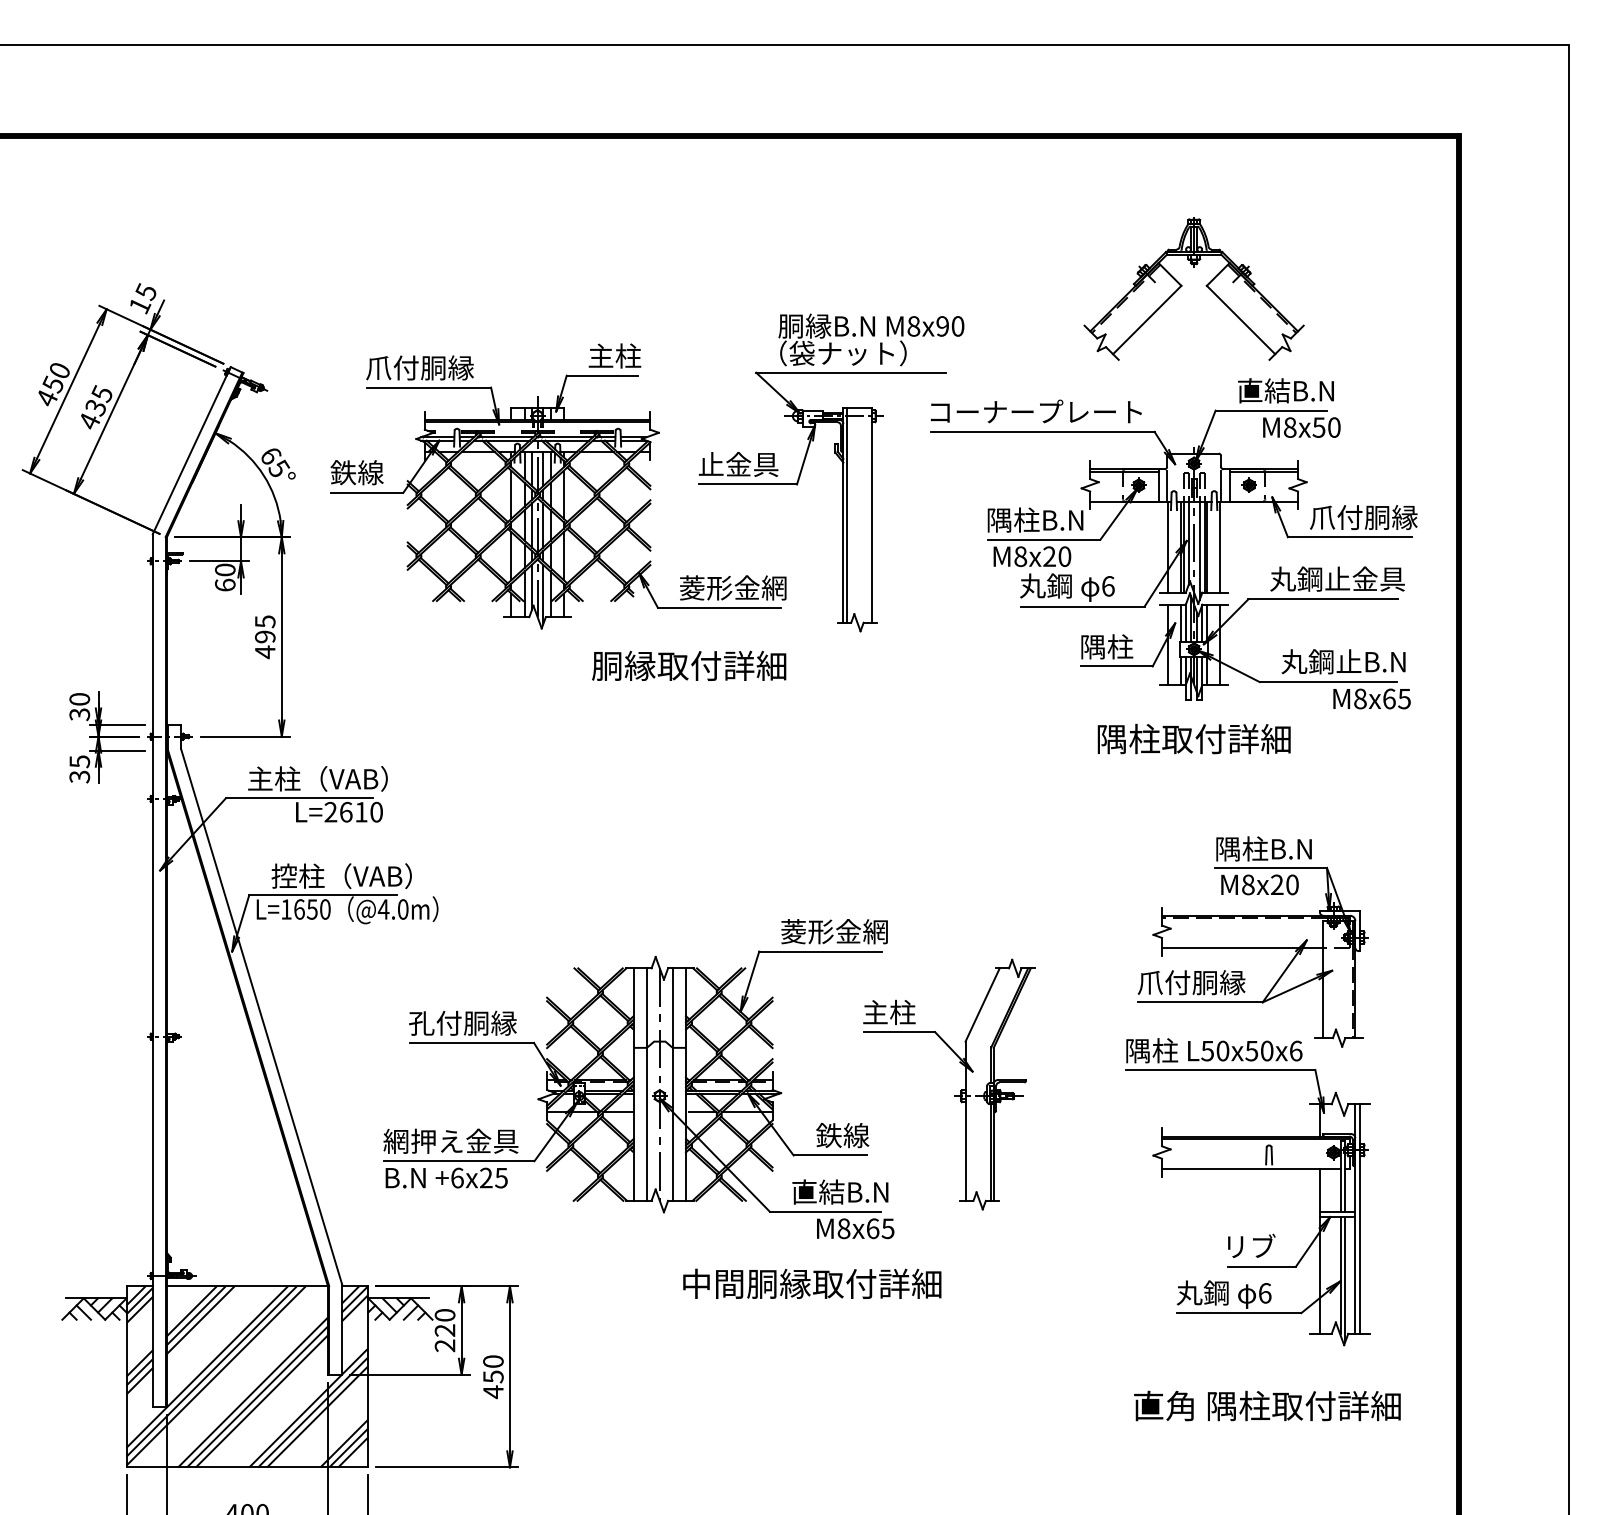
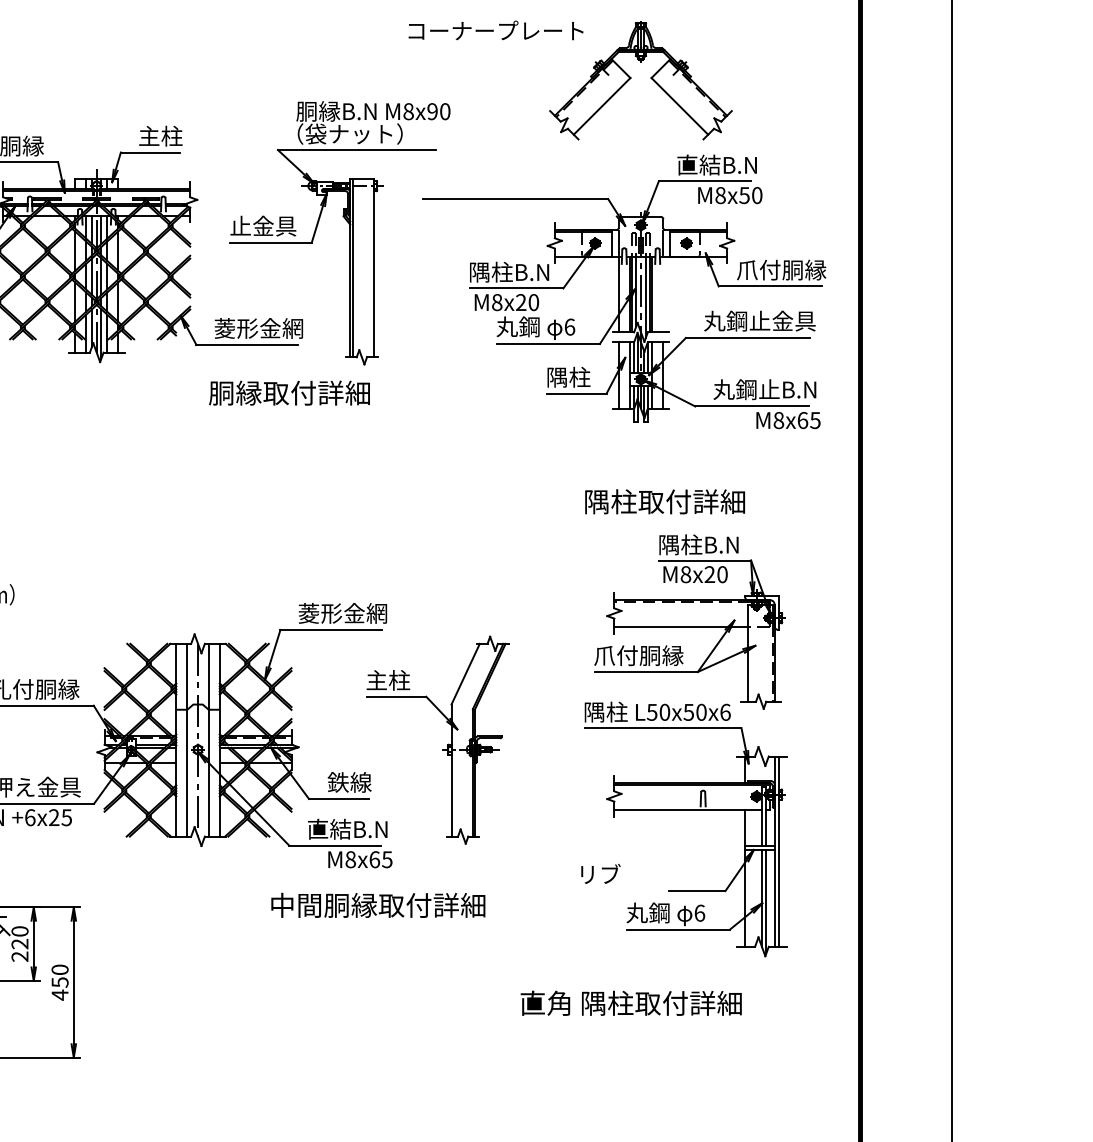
text: (1036, 411) -> (496, 30), moved
line: (1220, 546) -> (662, 294), removed
text: (689, 665) -> (289, 392), moved
text: (1193, 738) -> (664, 501), moved
text: (1251, 1245) -> (600, 873), moved
text: (812, 1283) -> (378, 905), moved
text: (1267, 1405) -> (631, 1002), moved

